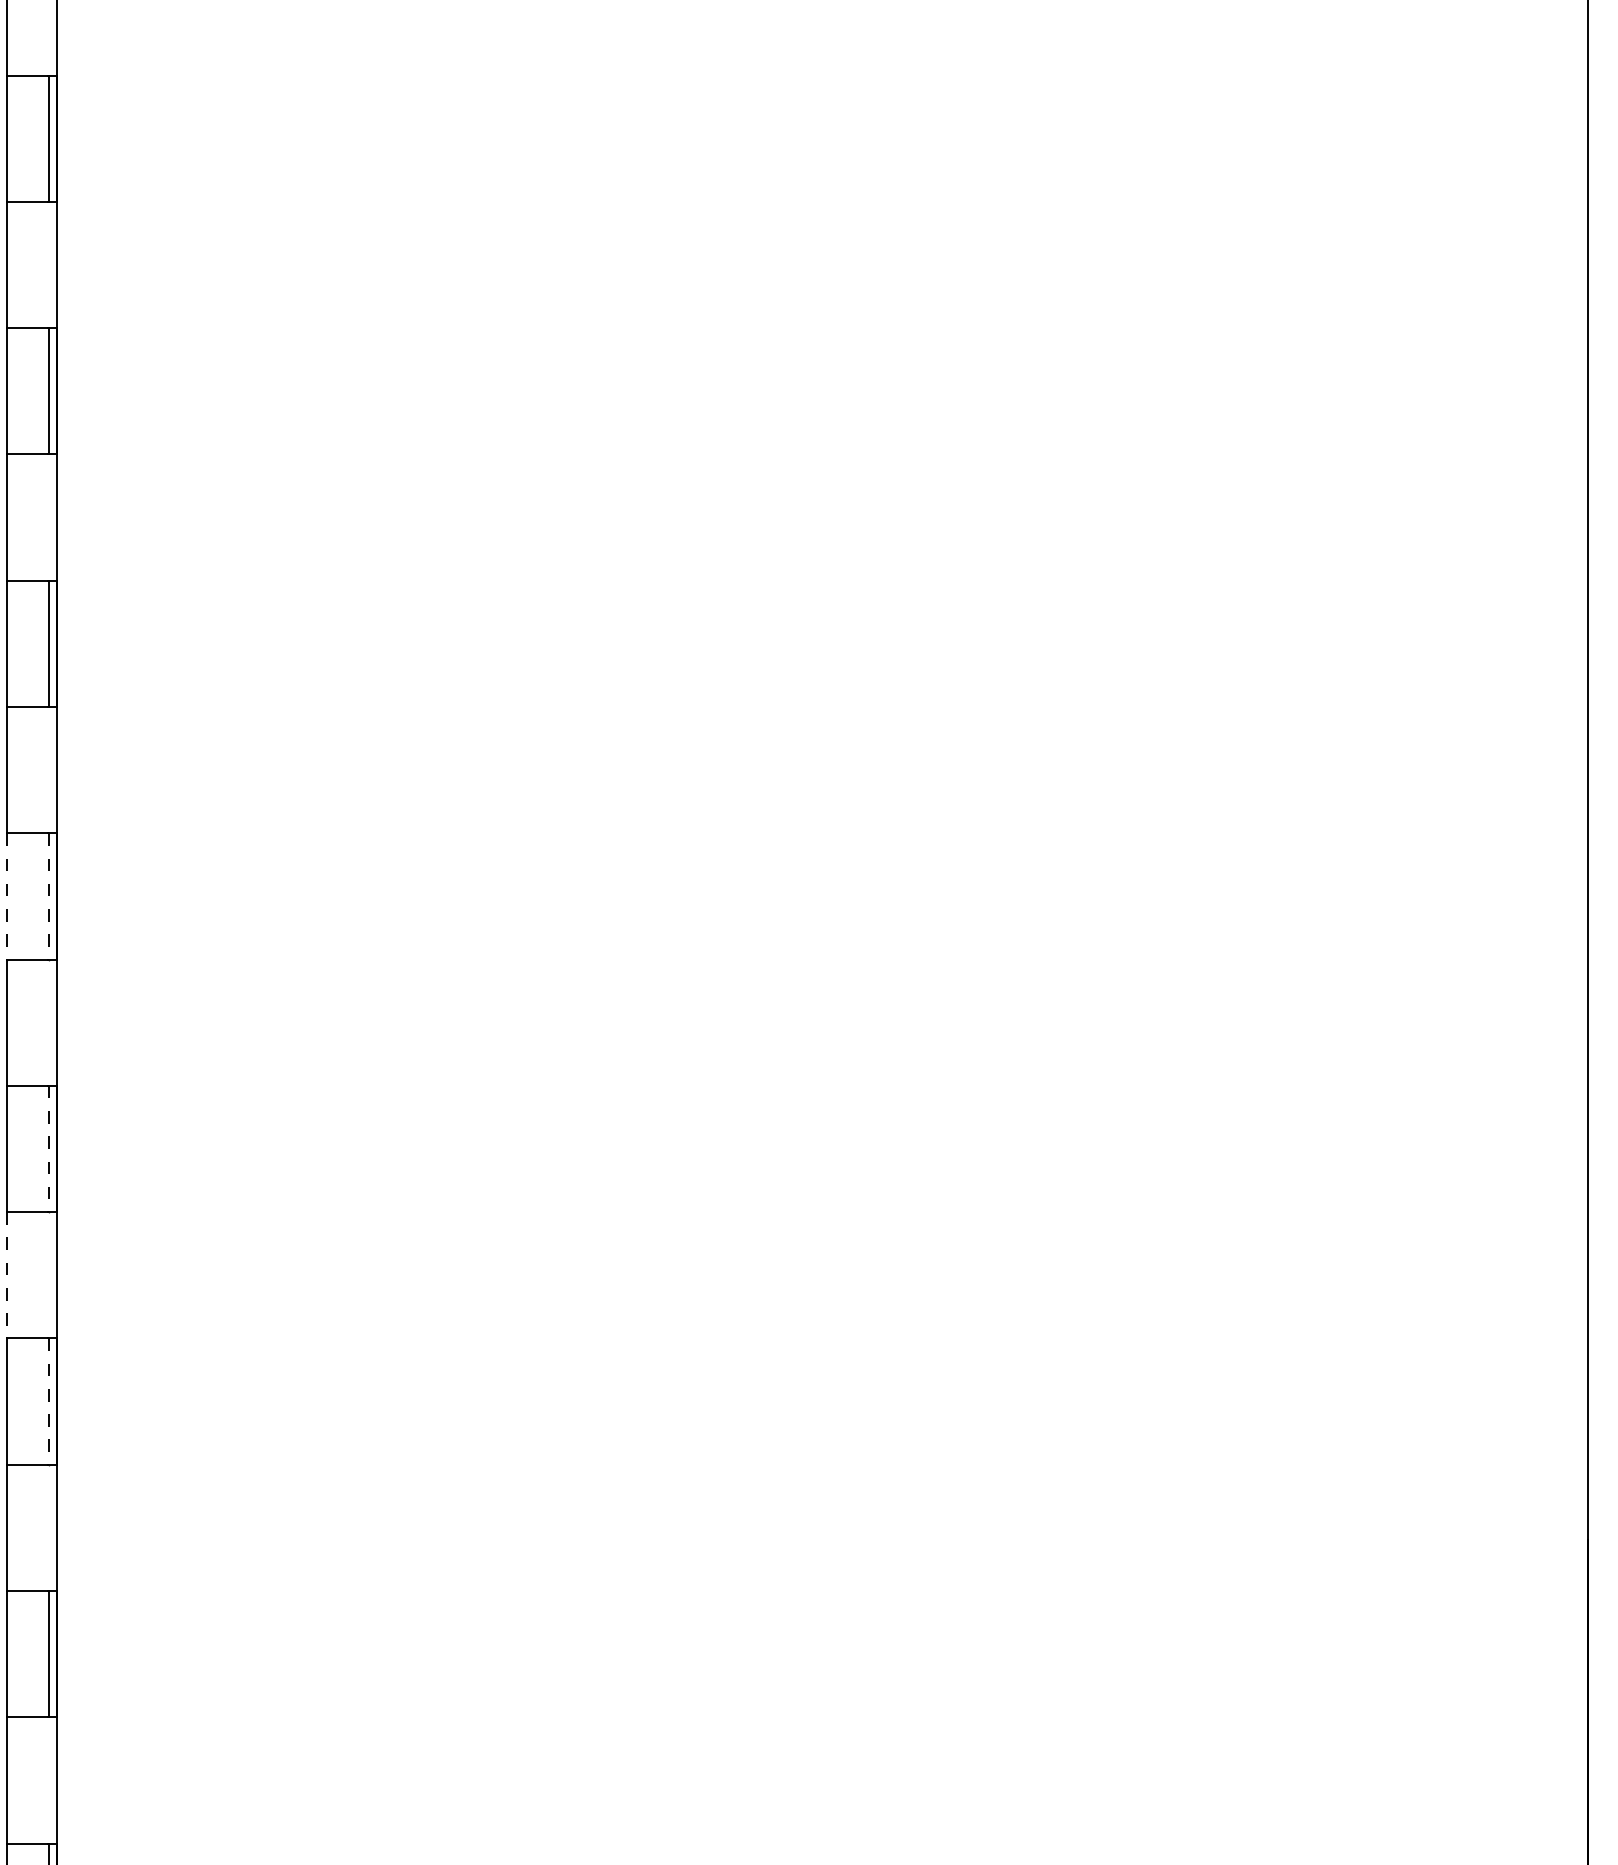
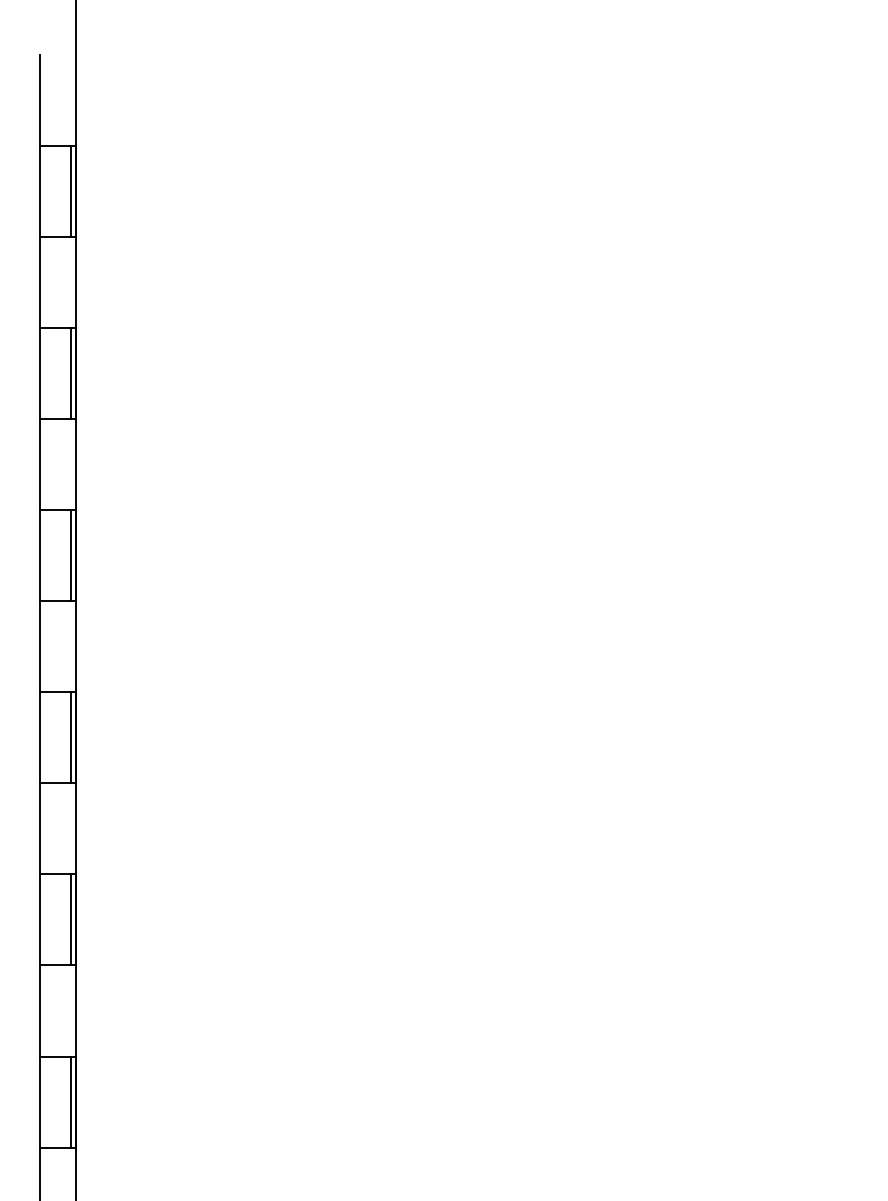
line: (7, 896) -> (40, 737), dashed -> solid
line: (48, 896) -> (70, 737), dashed -> solid
line: (48, 1149) -> (70, 920), dashed -> solid
line: (7, 1275) -> (40, 1011), dashed -> solid
line: (48, 1402) -> (70, 1102), dashed -> solid

